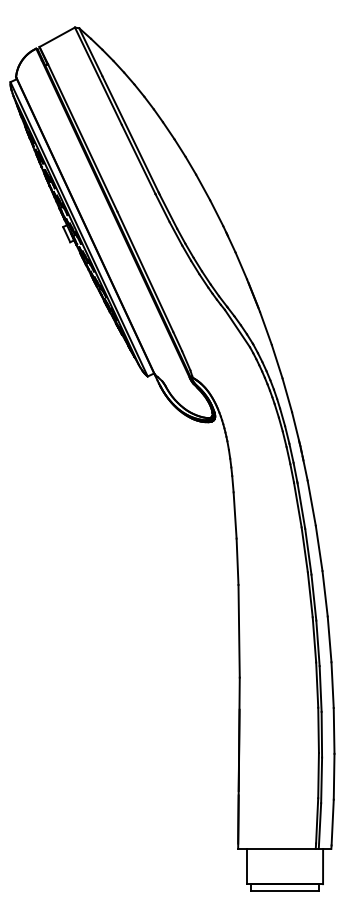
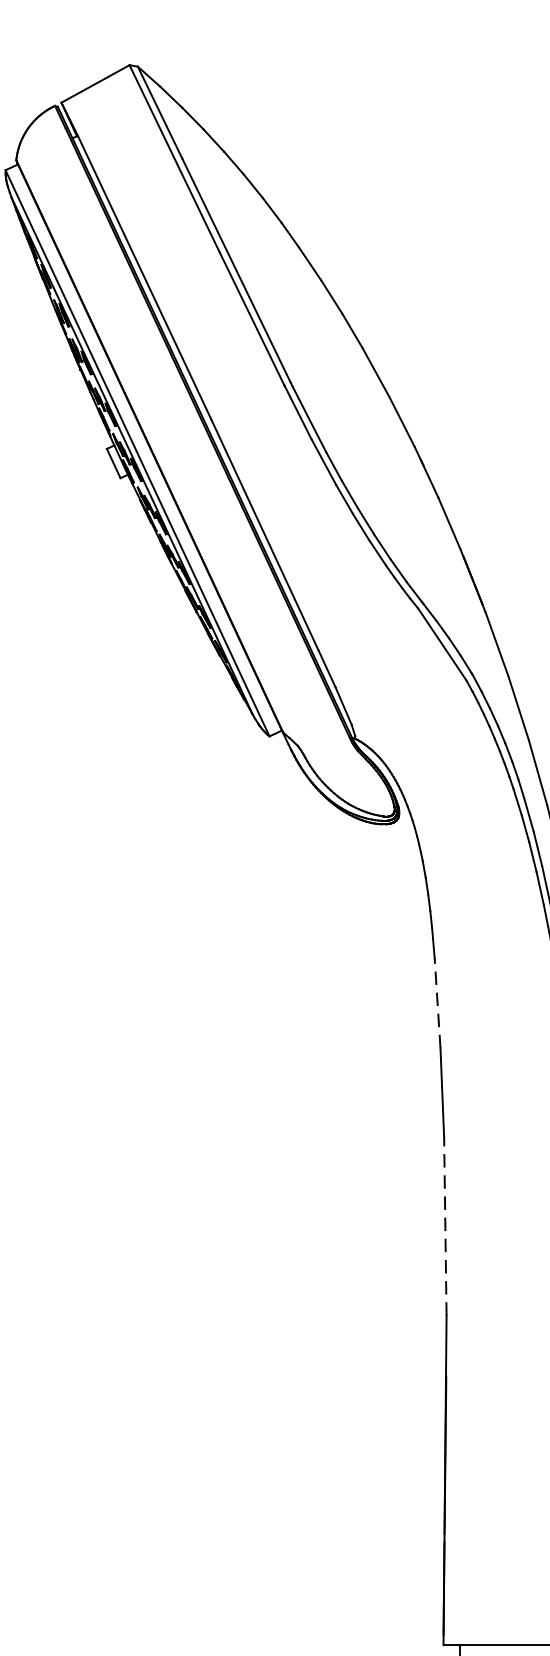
line: (235, 514) -> (438, 1001), solid -> dashed
line: (239, 630) -> (446, 1224), solid -> dashed

